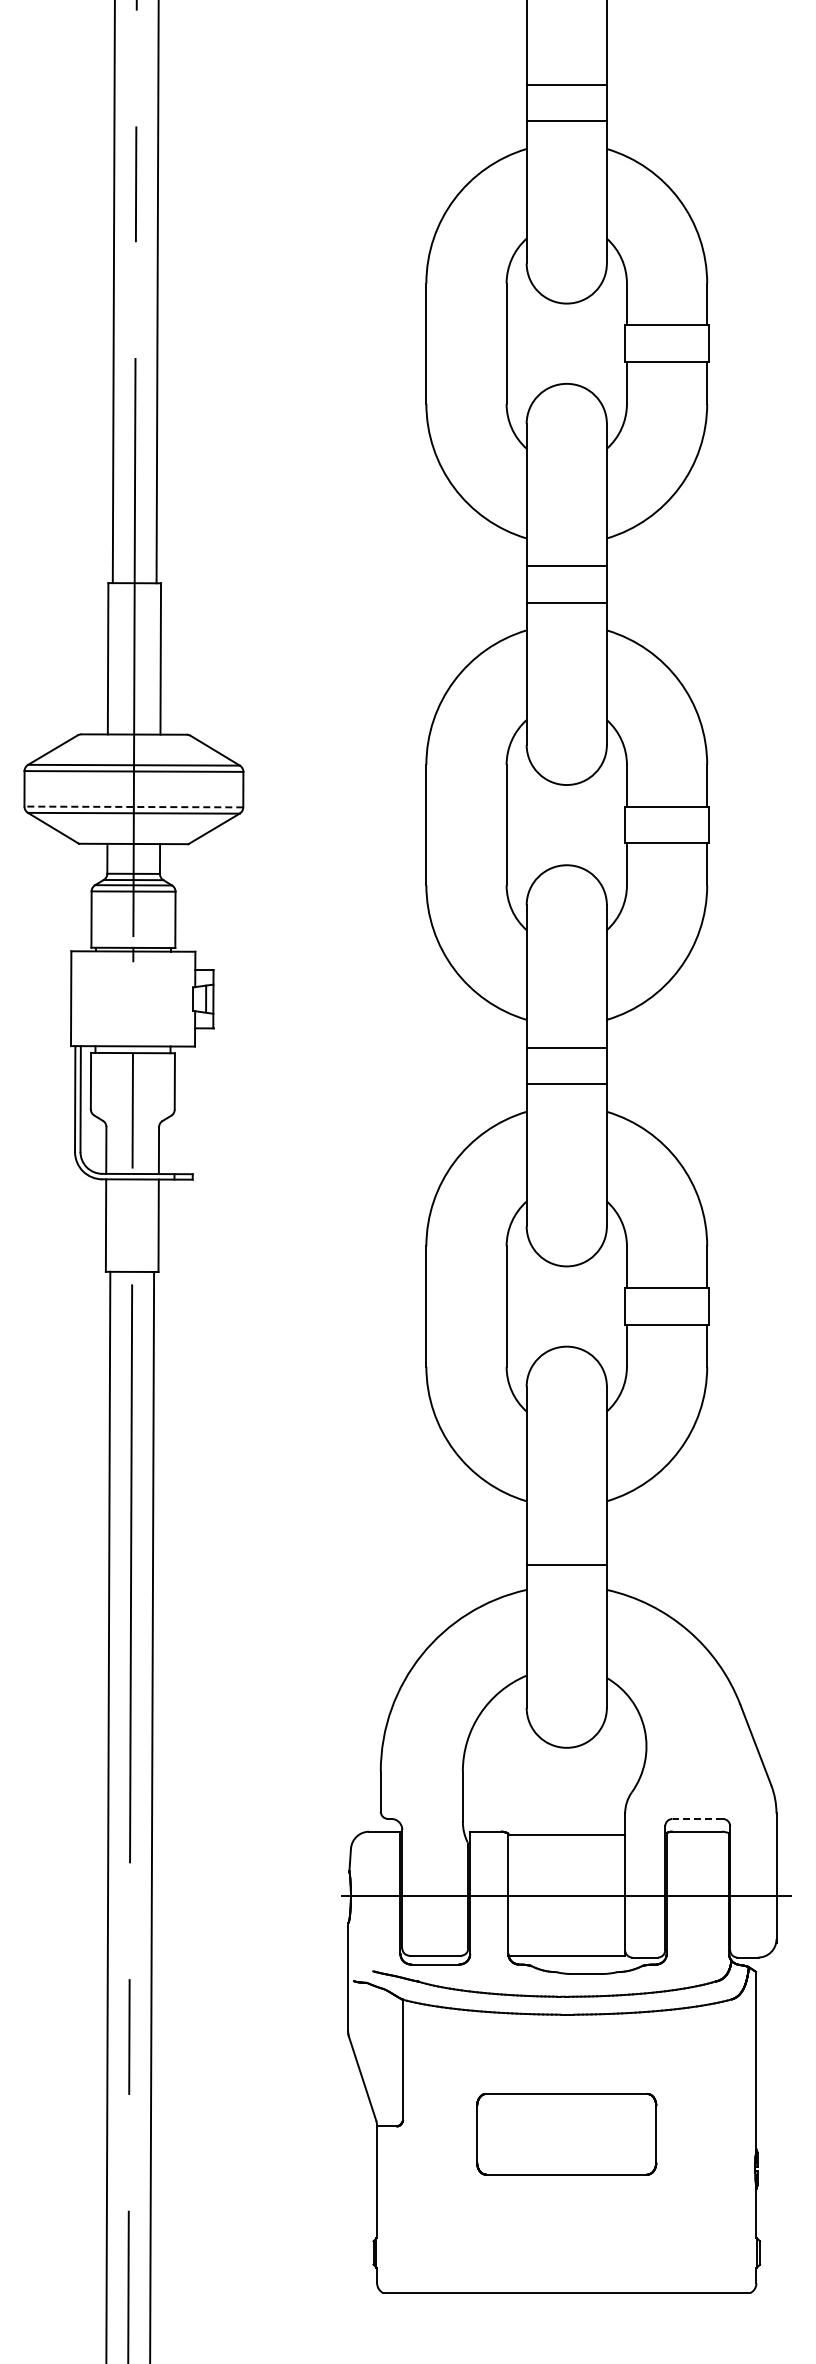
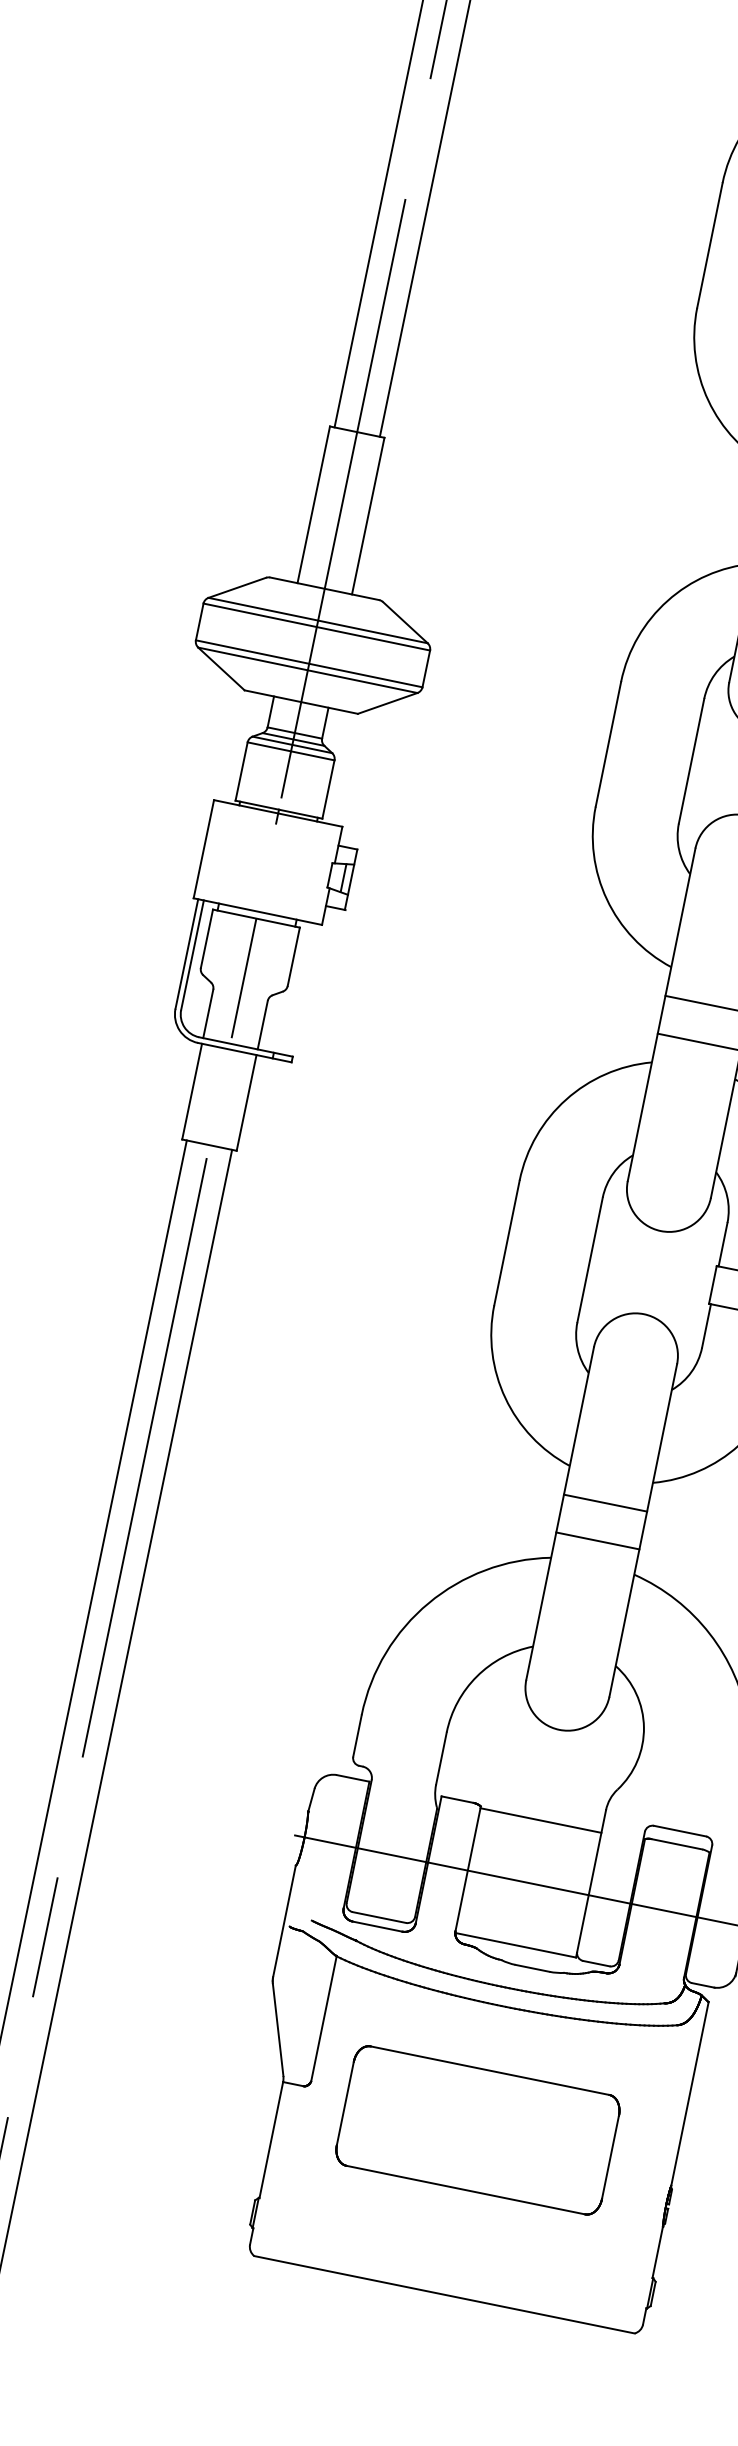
line: (133, 806) -> (308, 663), dashed -> solid
line: (566, 1529) -> (605, 1503), added
line: (697, 1818) -> (679, 1830), dashed -> solid
part: (566, 2133) -> (477, 2129), size x1.43

